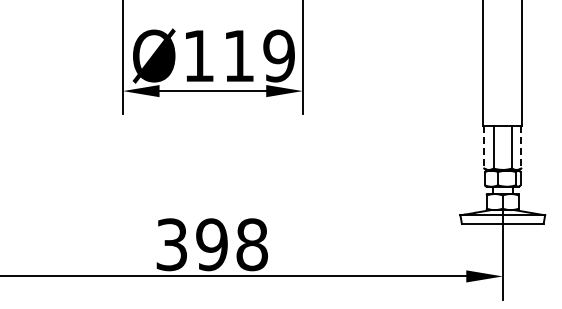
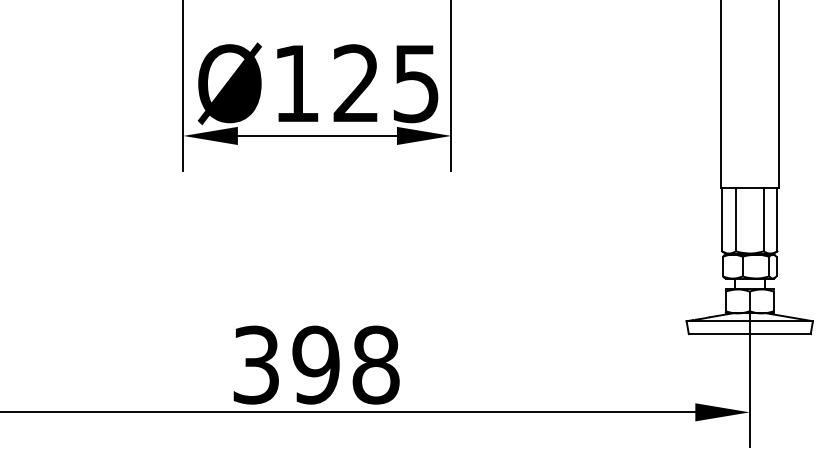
text: (258, 55) -> (385, 82), Ø119 -> Ø125
line: (484, 147) -> (722, 220), dashed -> solid
line: (521, 147) -> (777, 220), dashed -> solid

